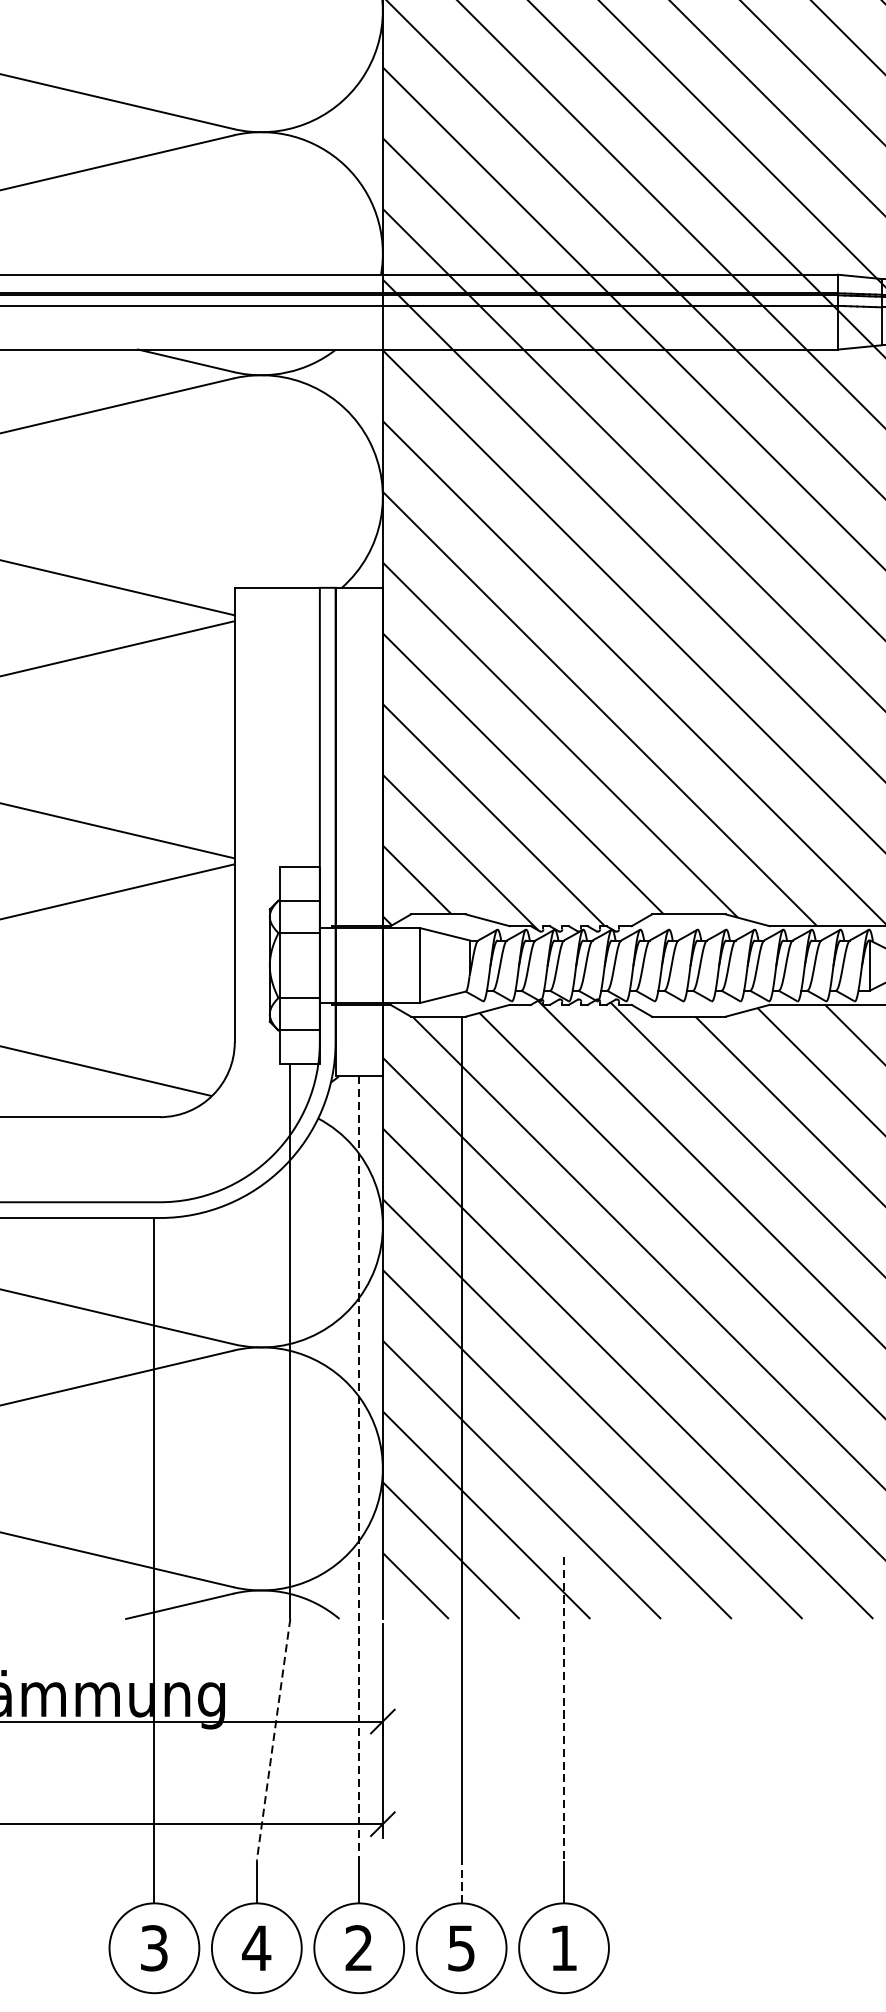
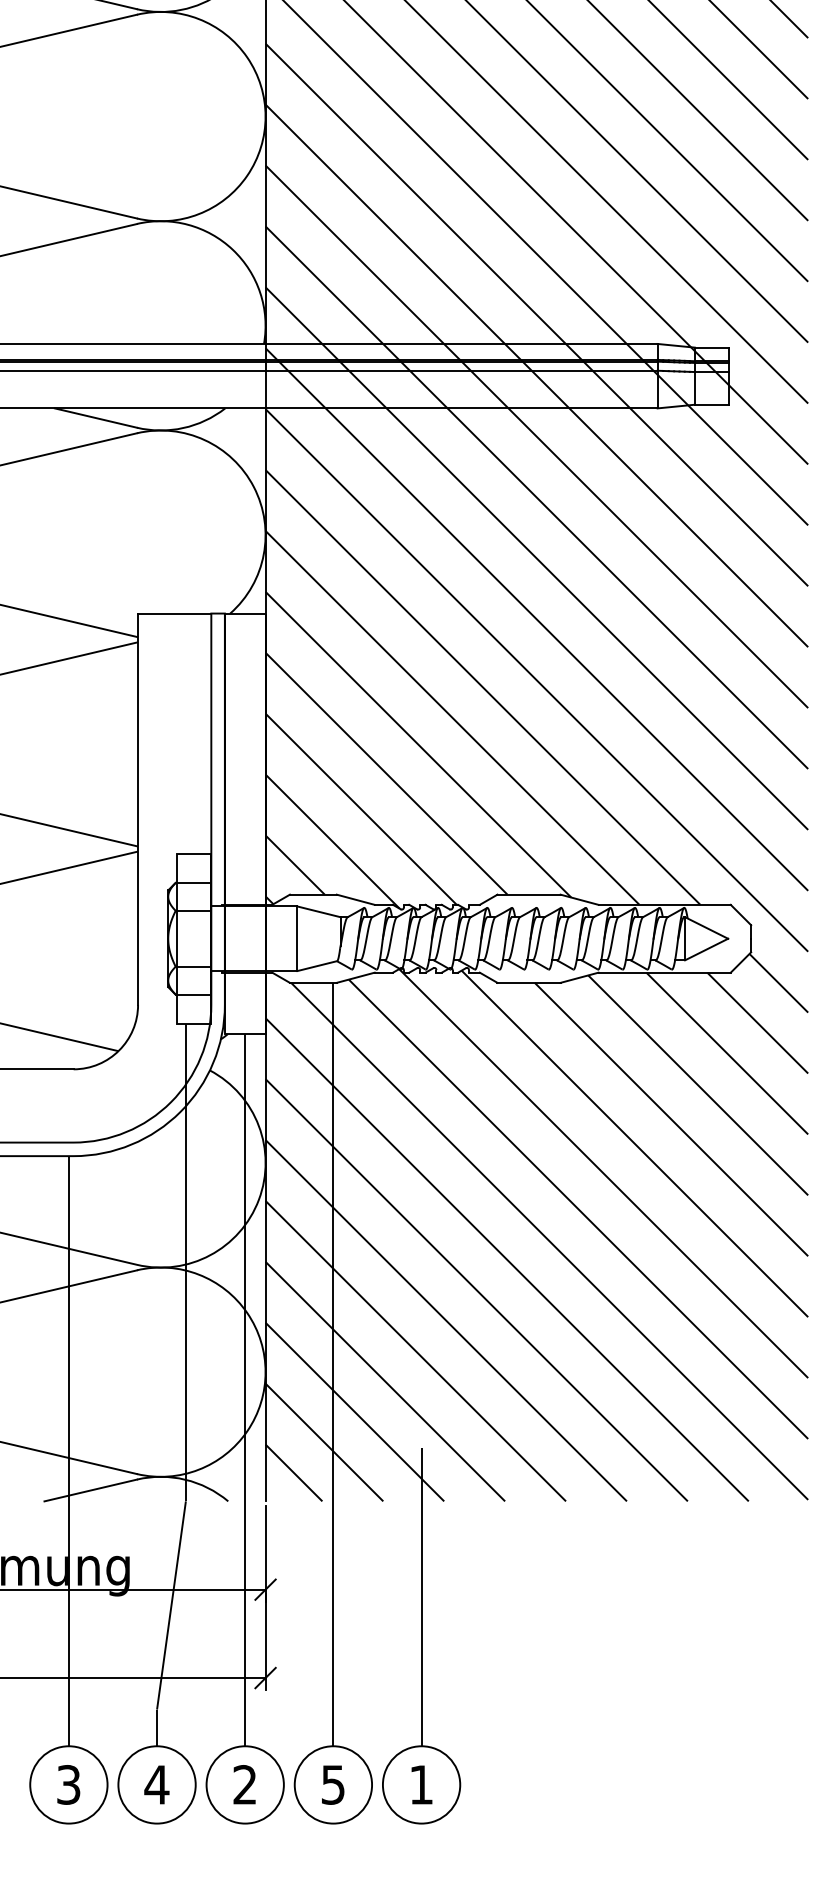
line: (359, 1468) -> (245, 1371), dashed -> solid
line: (563, 1708) -> (421, 1578), dashed -> solid
line: (273, 1739) -> (171, 1605), dashed -> solid
line: (461, 1881) -> (333, 1727), dashed -> solid

